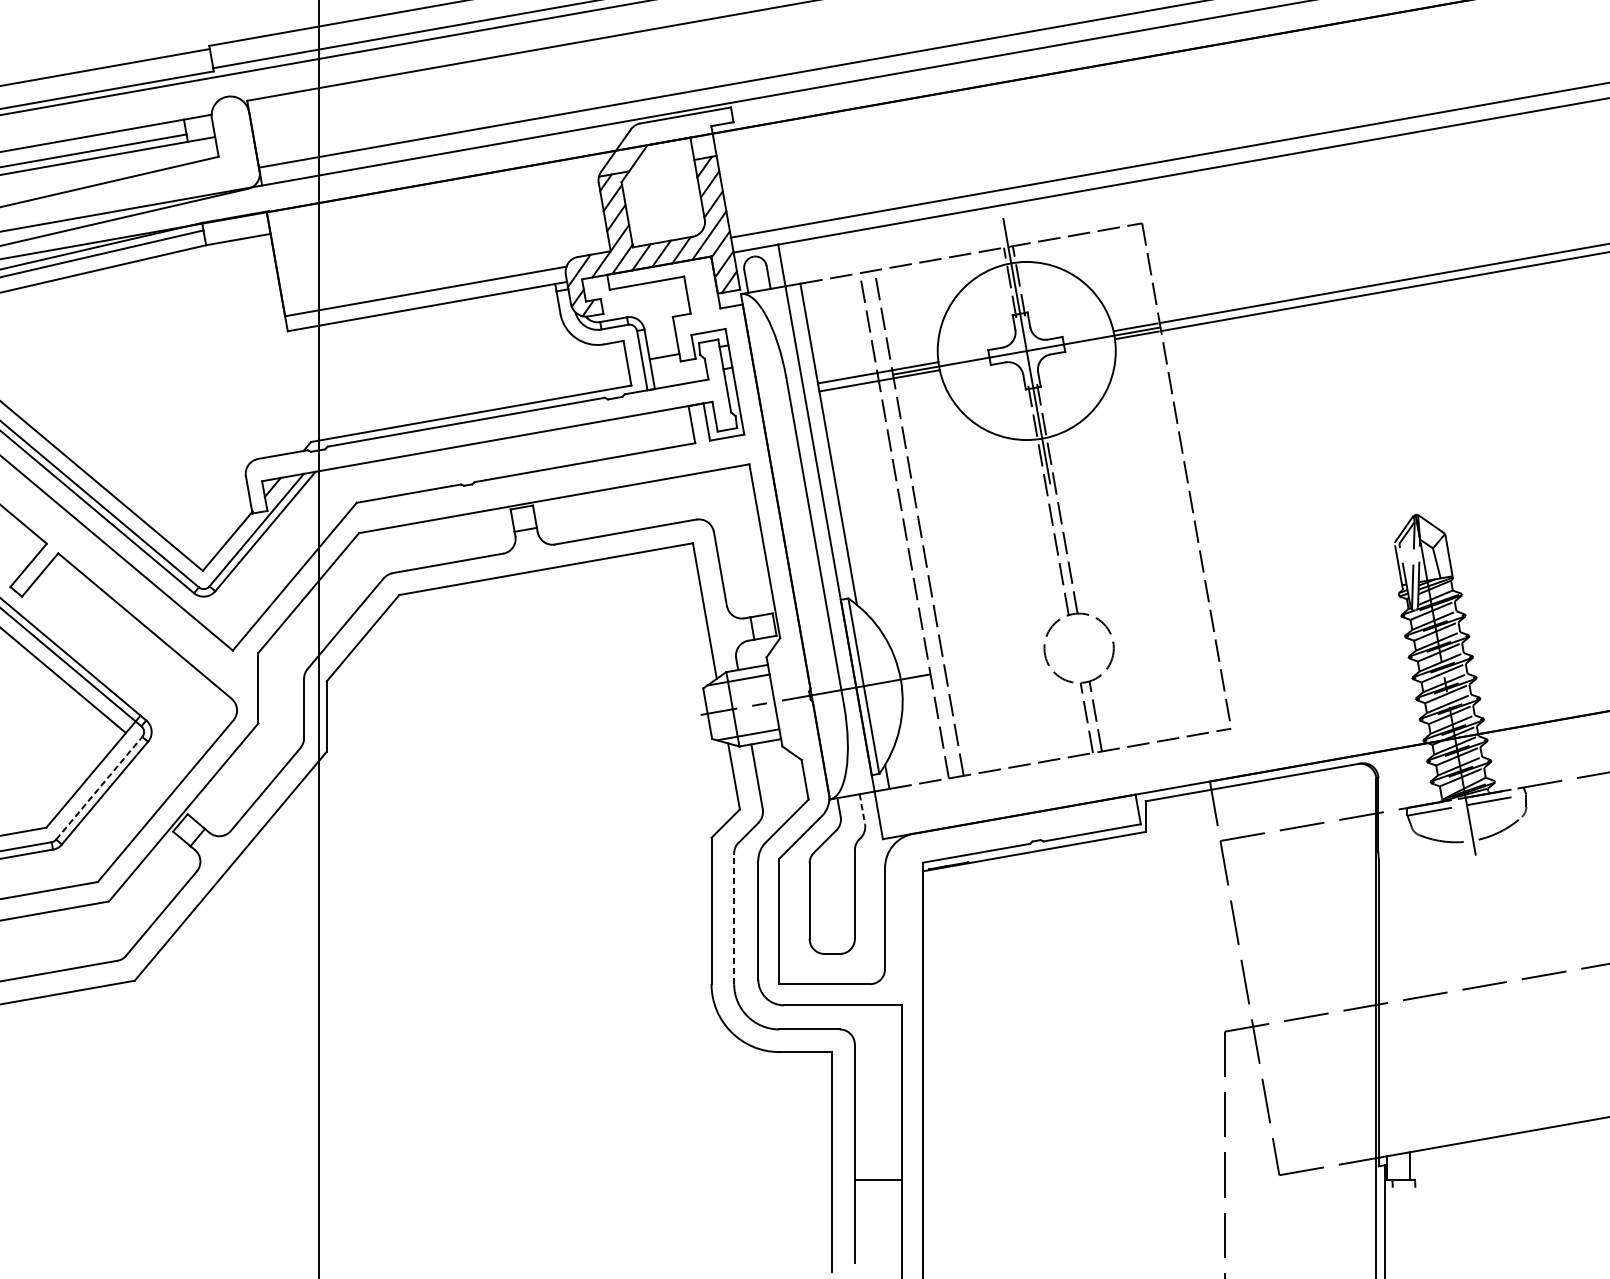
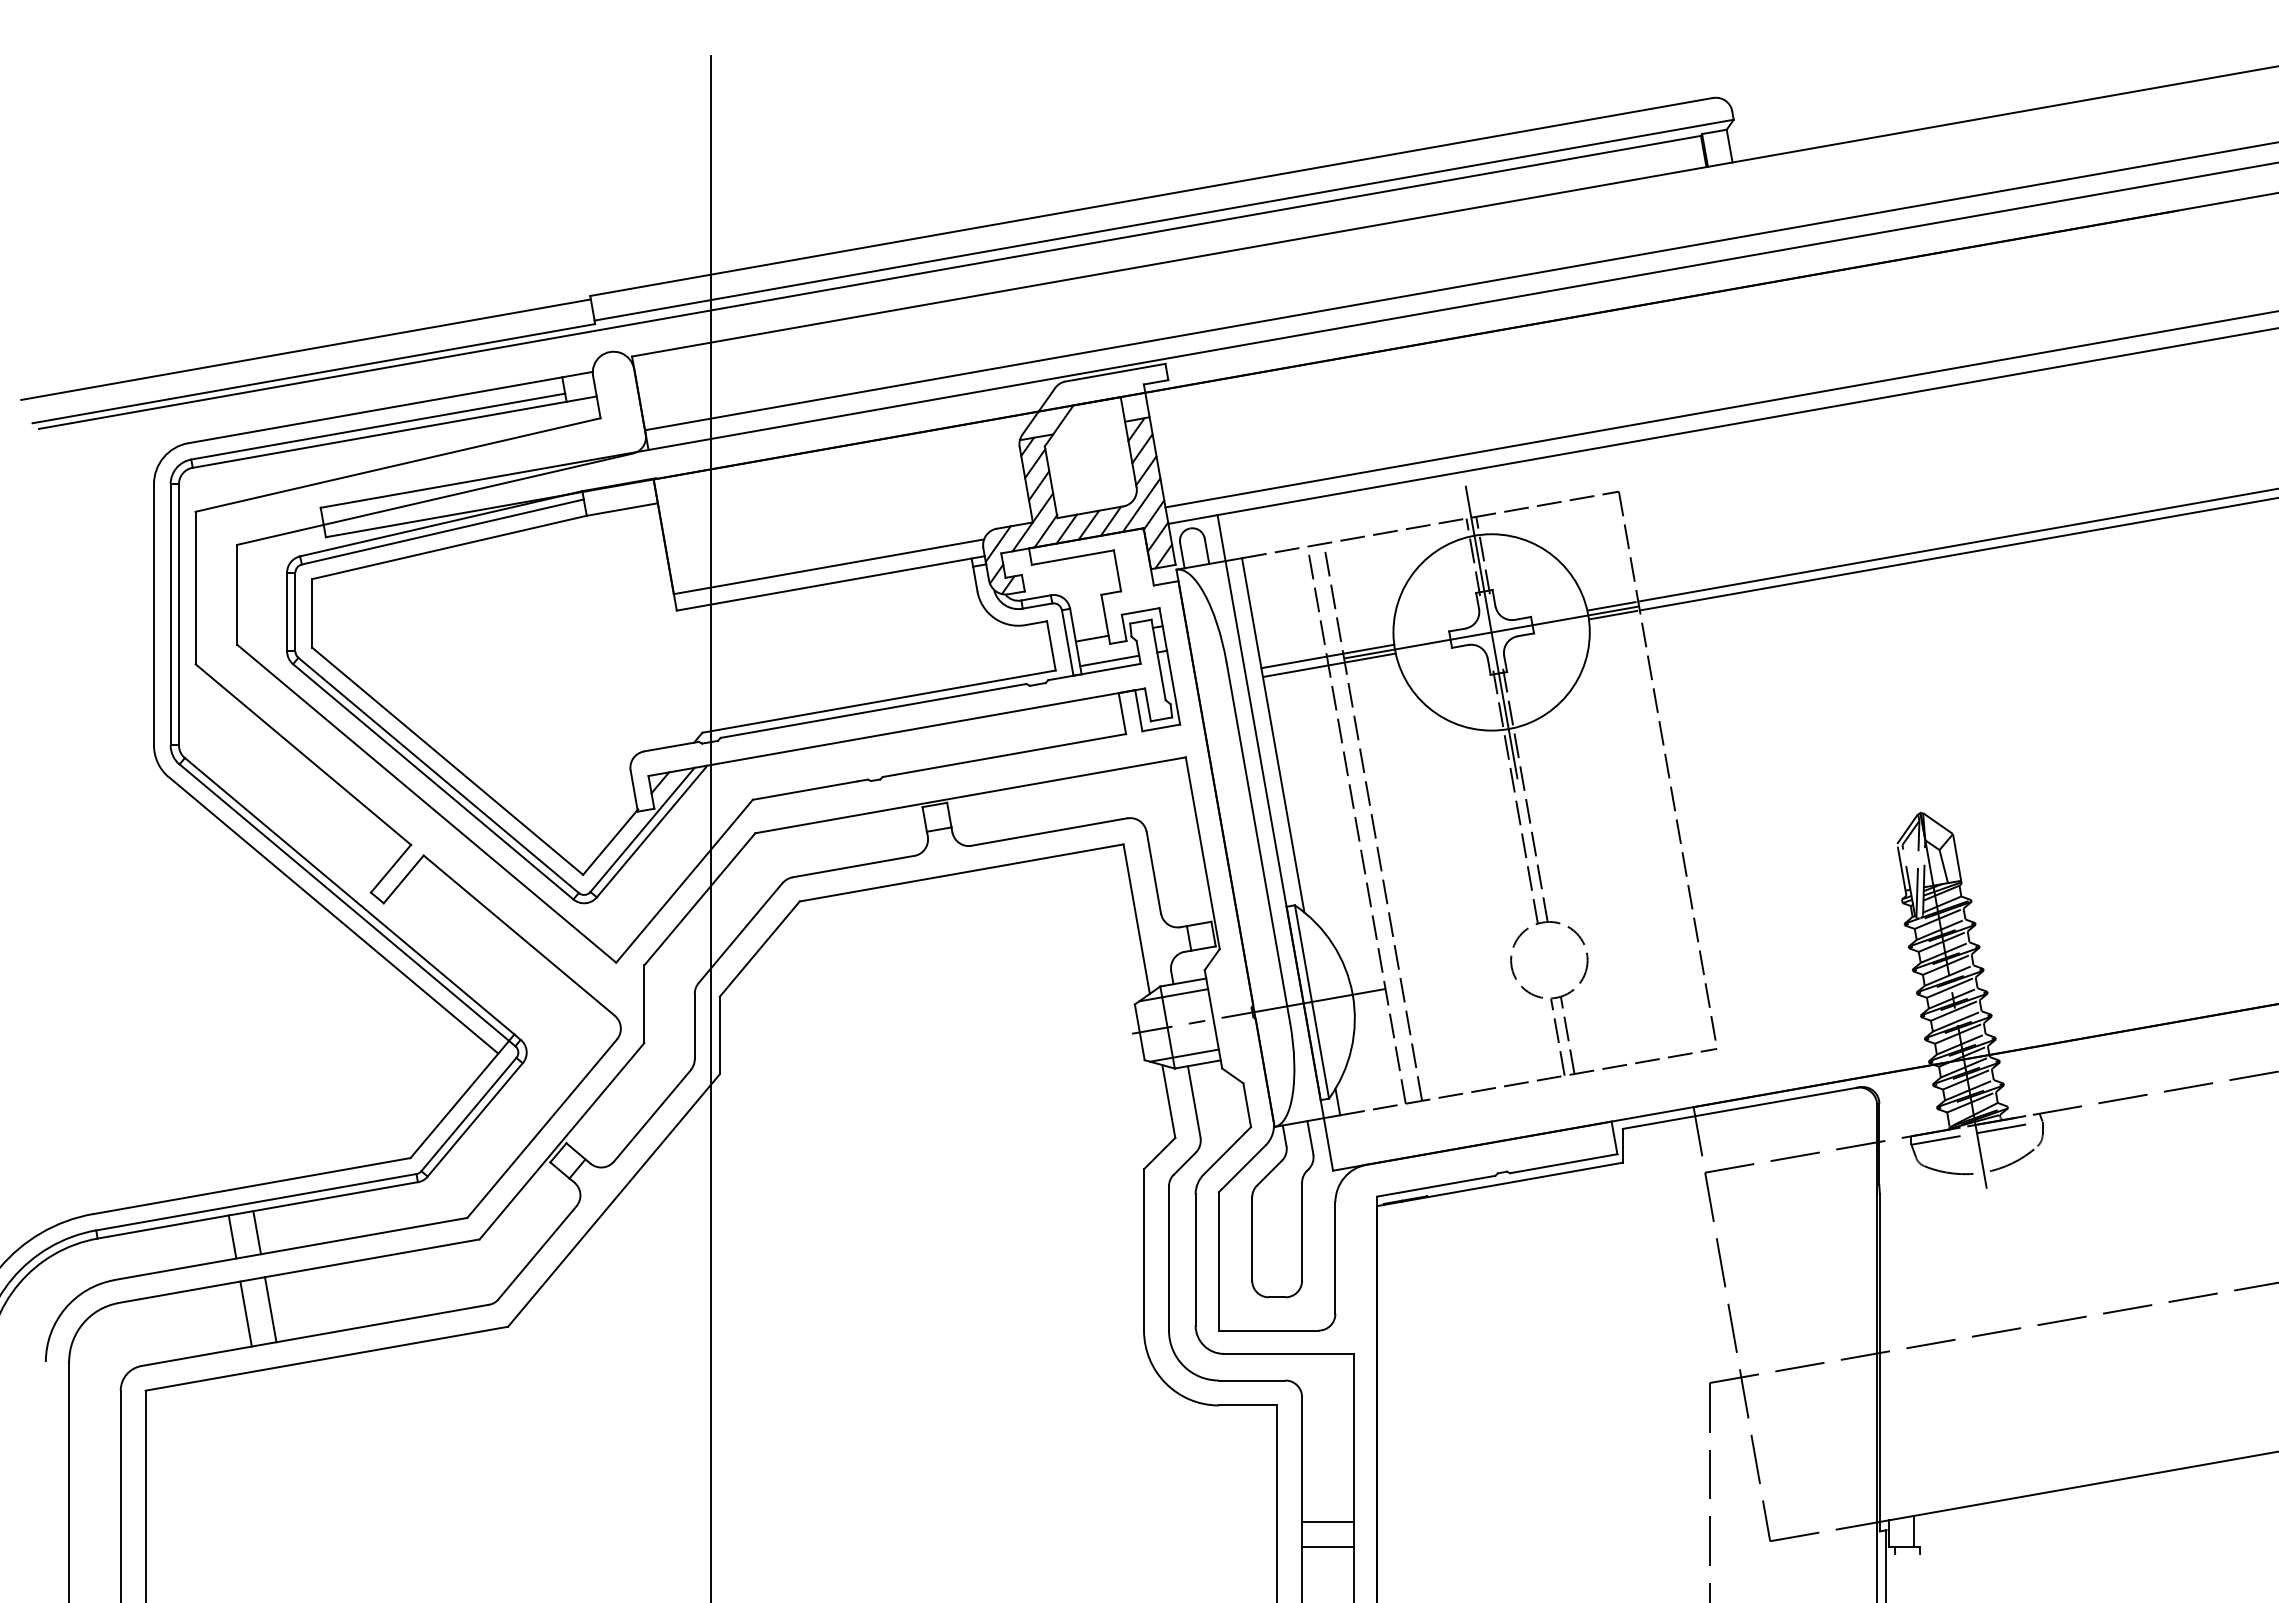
line: (680, 376) -> (1109, 660), added
line: (98, 788) -> (468, 1114), dashed -> solid
line: (862, 809) -> (1310, 1137), dashed -> solid
line: (733, 917) -> (1168, 1257), dashed -> solid
line: (877, 1157) -> (1327, 1521), added

